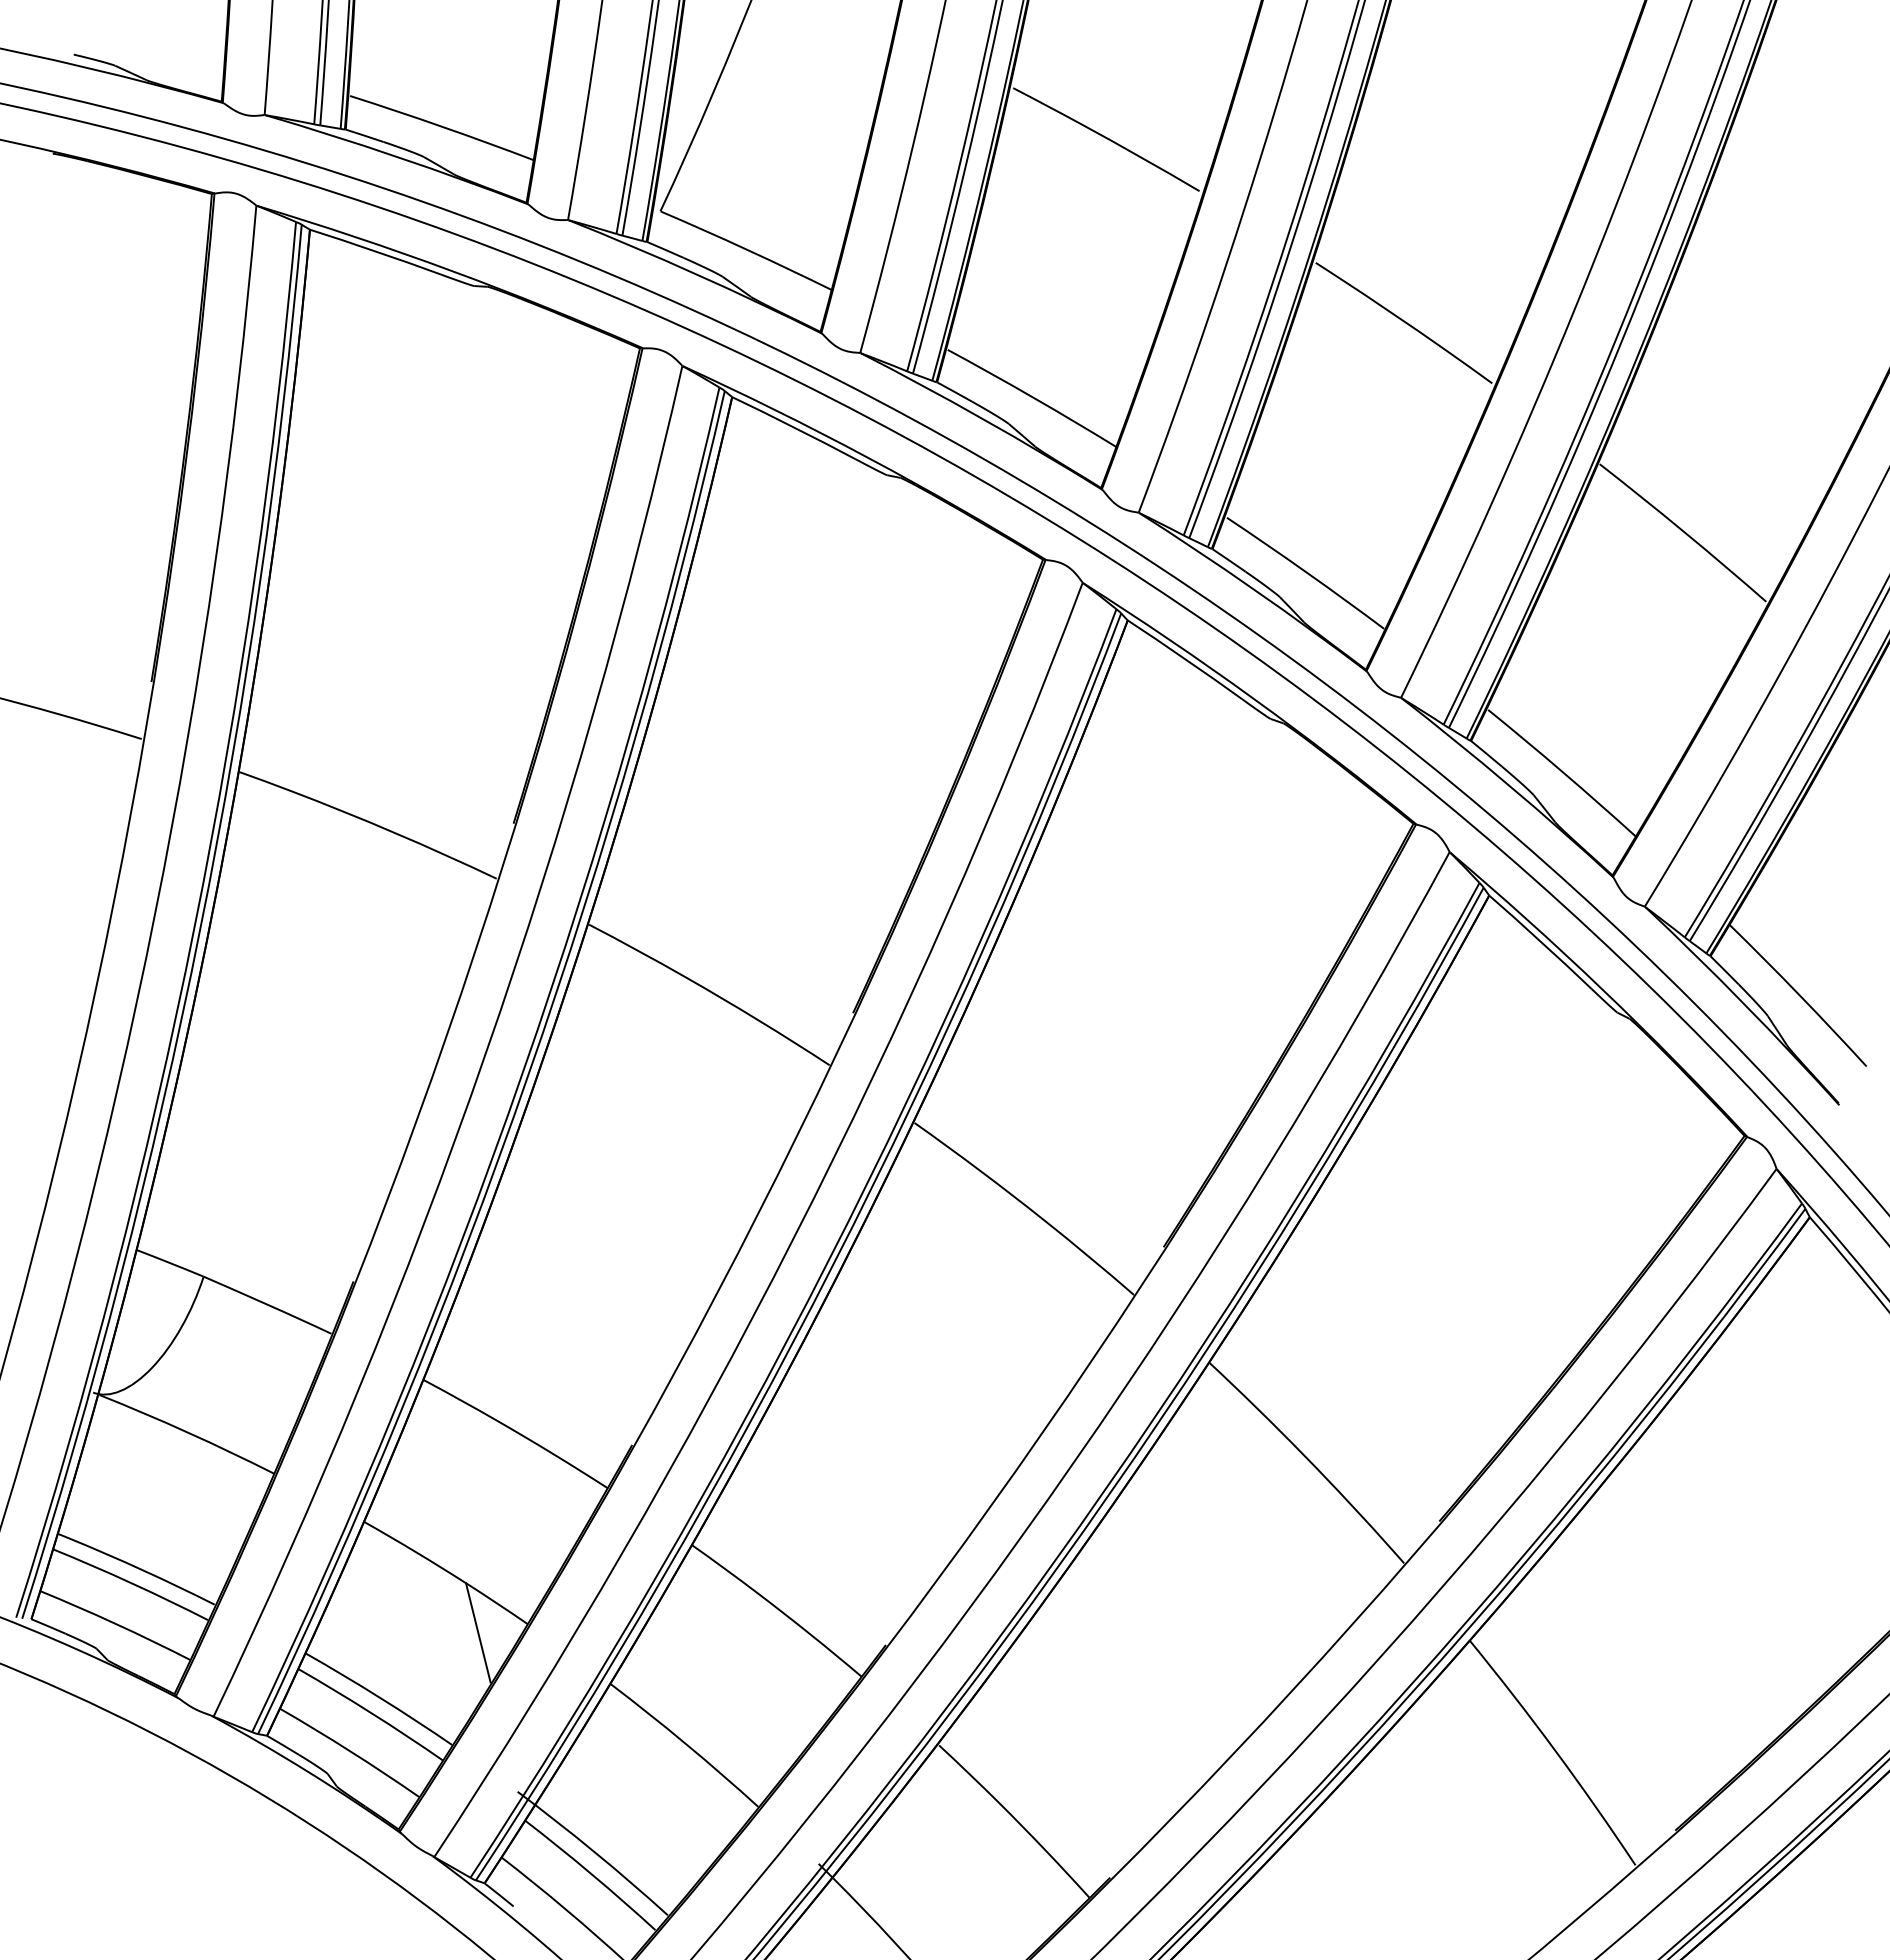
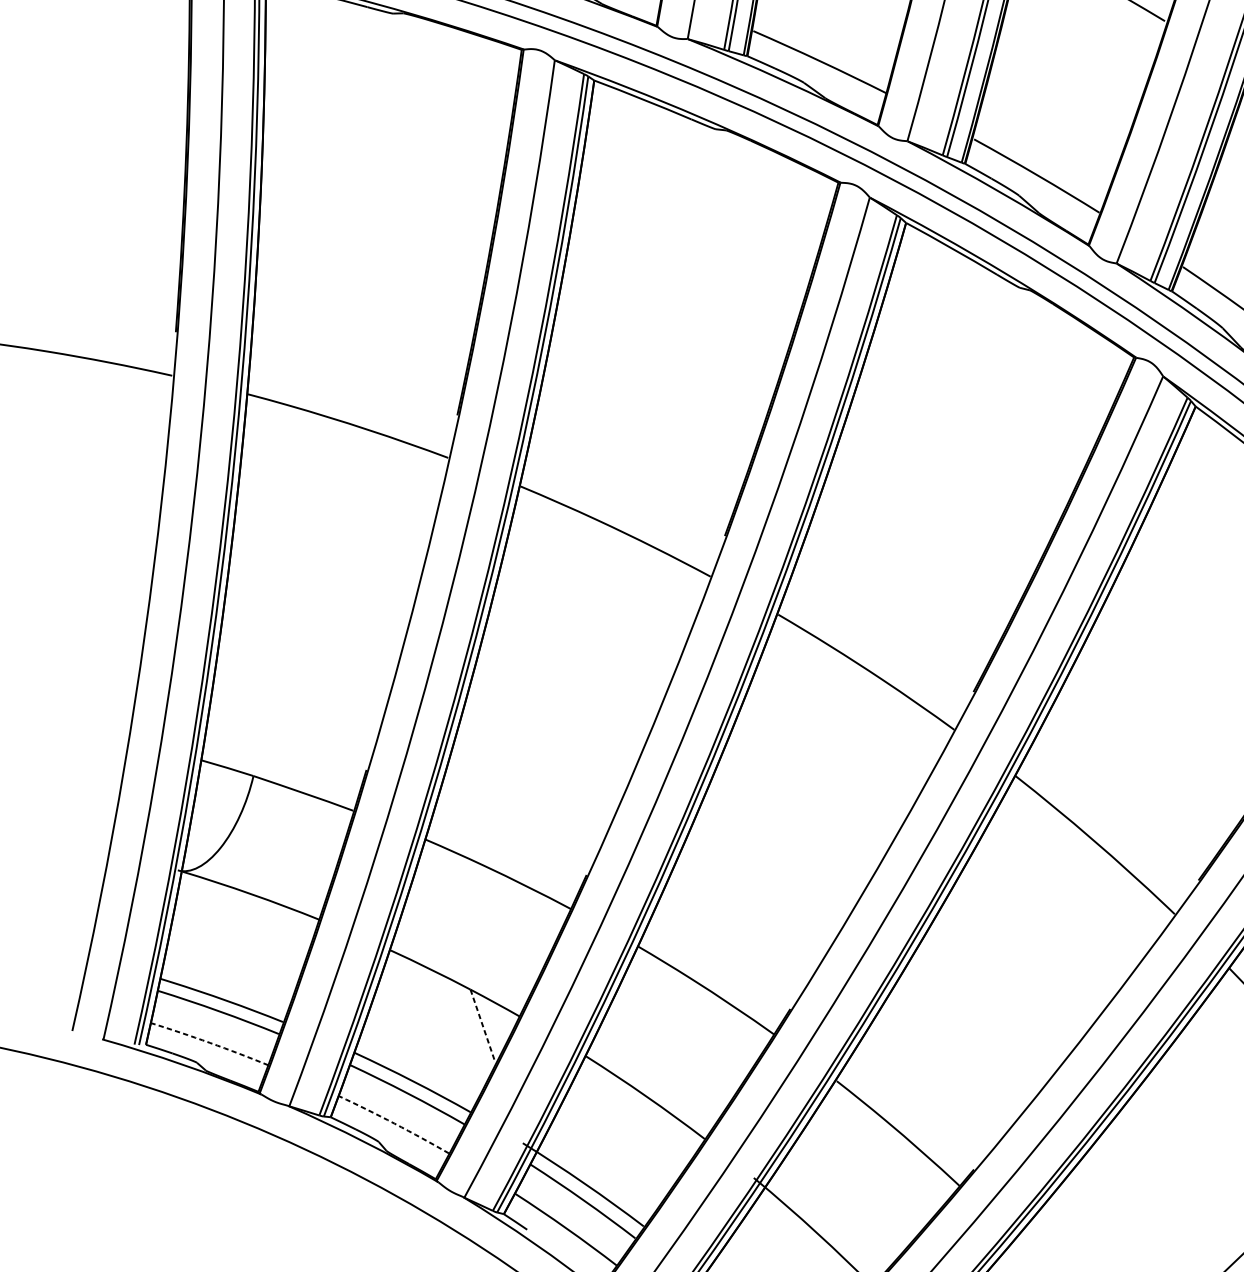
arc: (116, 1624) -> (210, 1043), solid -> dashed
line: (478, 1633) -> (483, 1026), solid -> dashed
arc: (350, 1751) -> (394, 1123), solid -> dashed

